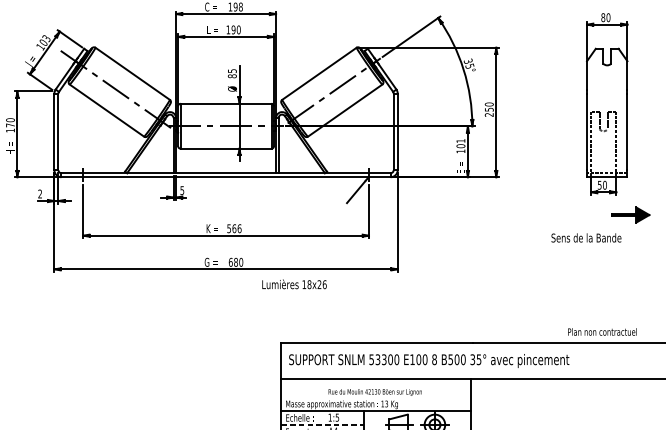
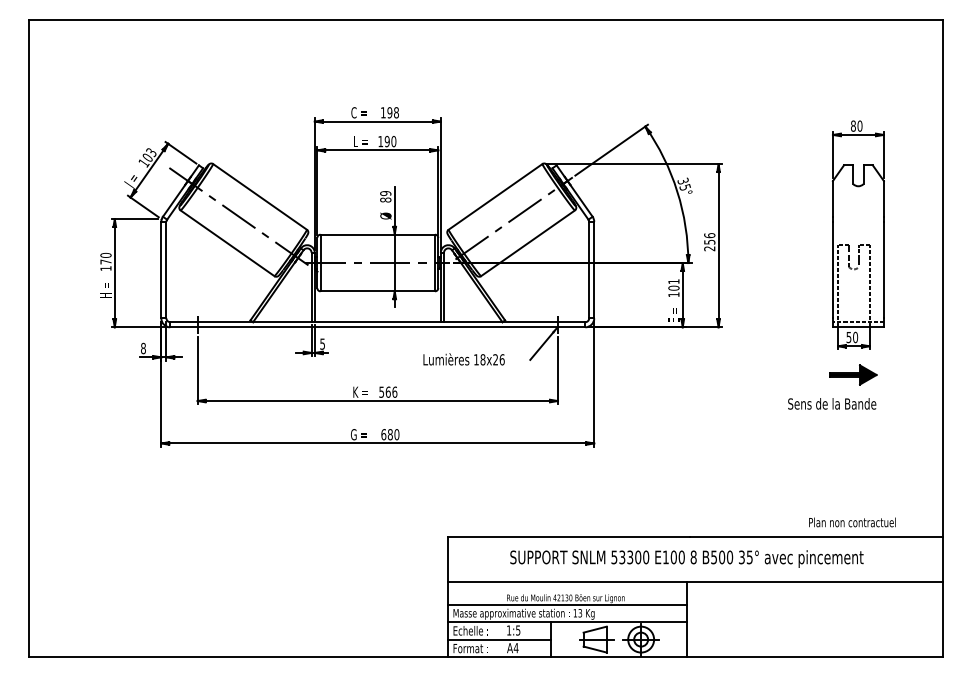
text: (232, 71) -> (385, 193), 85 -> 89
text: (489, 104) -> (709, 235), 250 -> 256
text: (40, 194) -> (143, 348), 2 -> 8
part: (631, 214) -> (853, 374), moved
text: (294, 284) -> (463, 359), moved
text: (428, 360) -> (686, 558), moved
line: (376, 397) -> (567, 604), added
line: (322, 424) -> (499, 639), dashed -> solid

